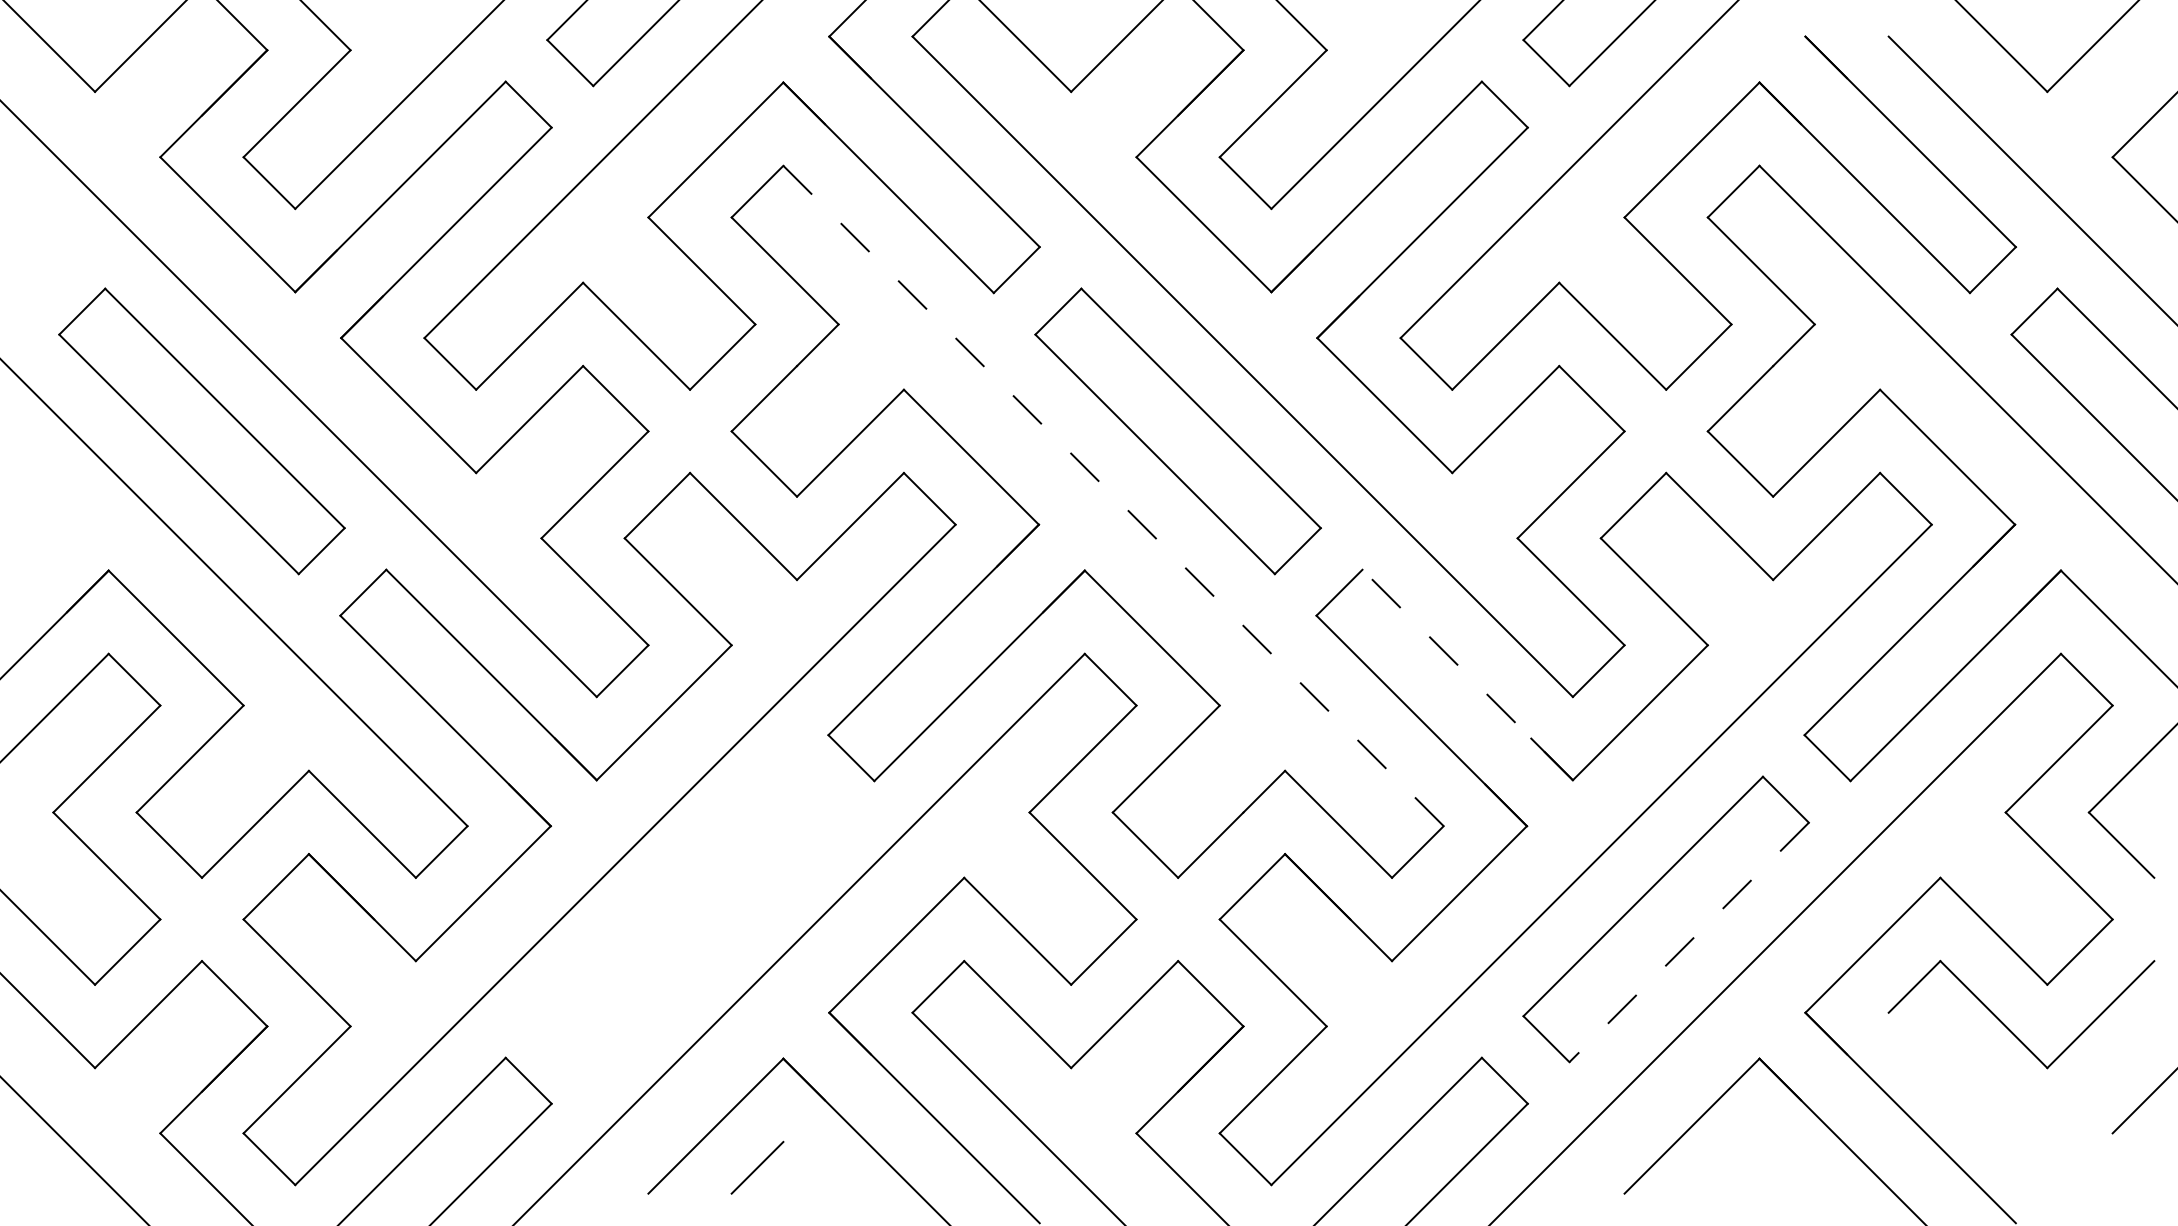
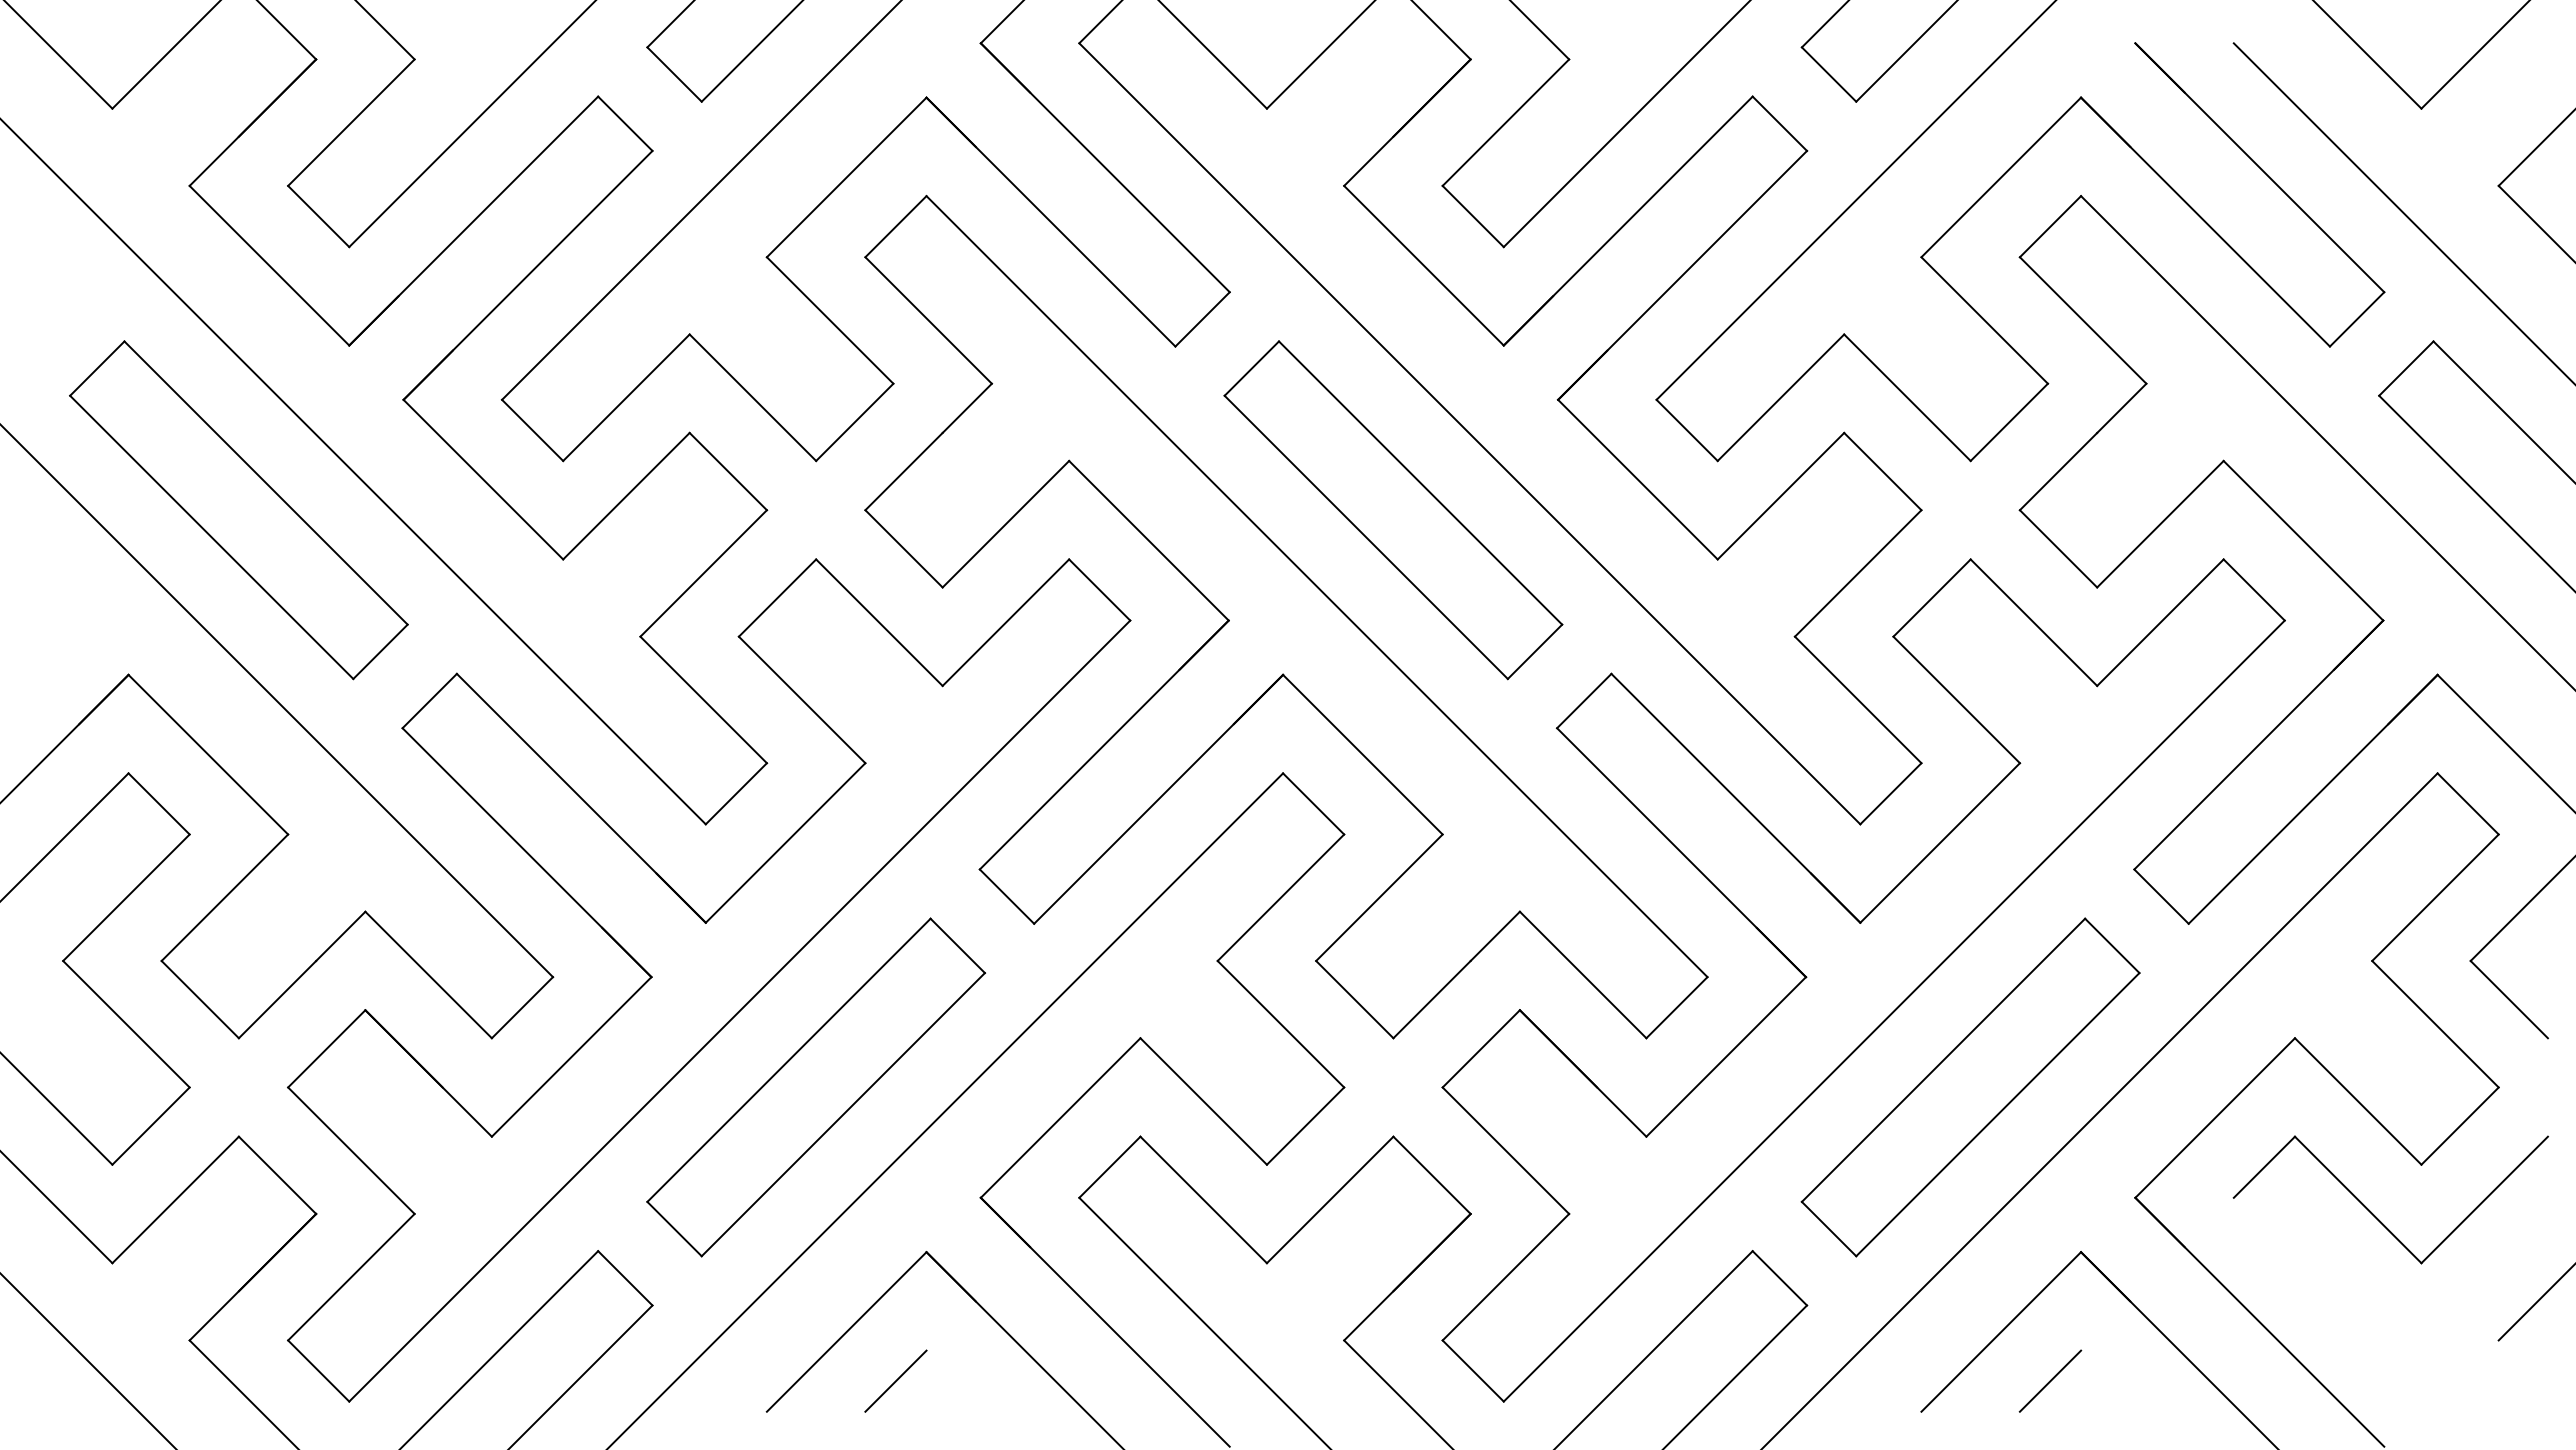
line: (1113, 495) -> (1316, 586), dashed -> solid
line: (1467, 674) -> (1735, 797), dashed -> solid
part: (689, 919) -> (815, 1087), added
line: (1688, 943) -> (1997, 1115), dashed -> solid
line: (1733, 1167) -> (2050, 1380), added

